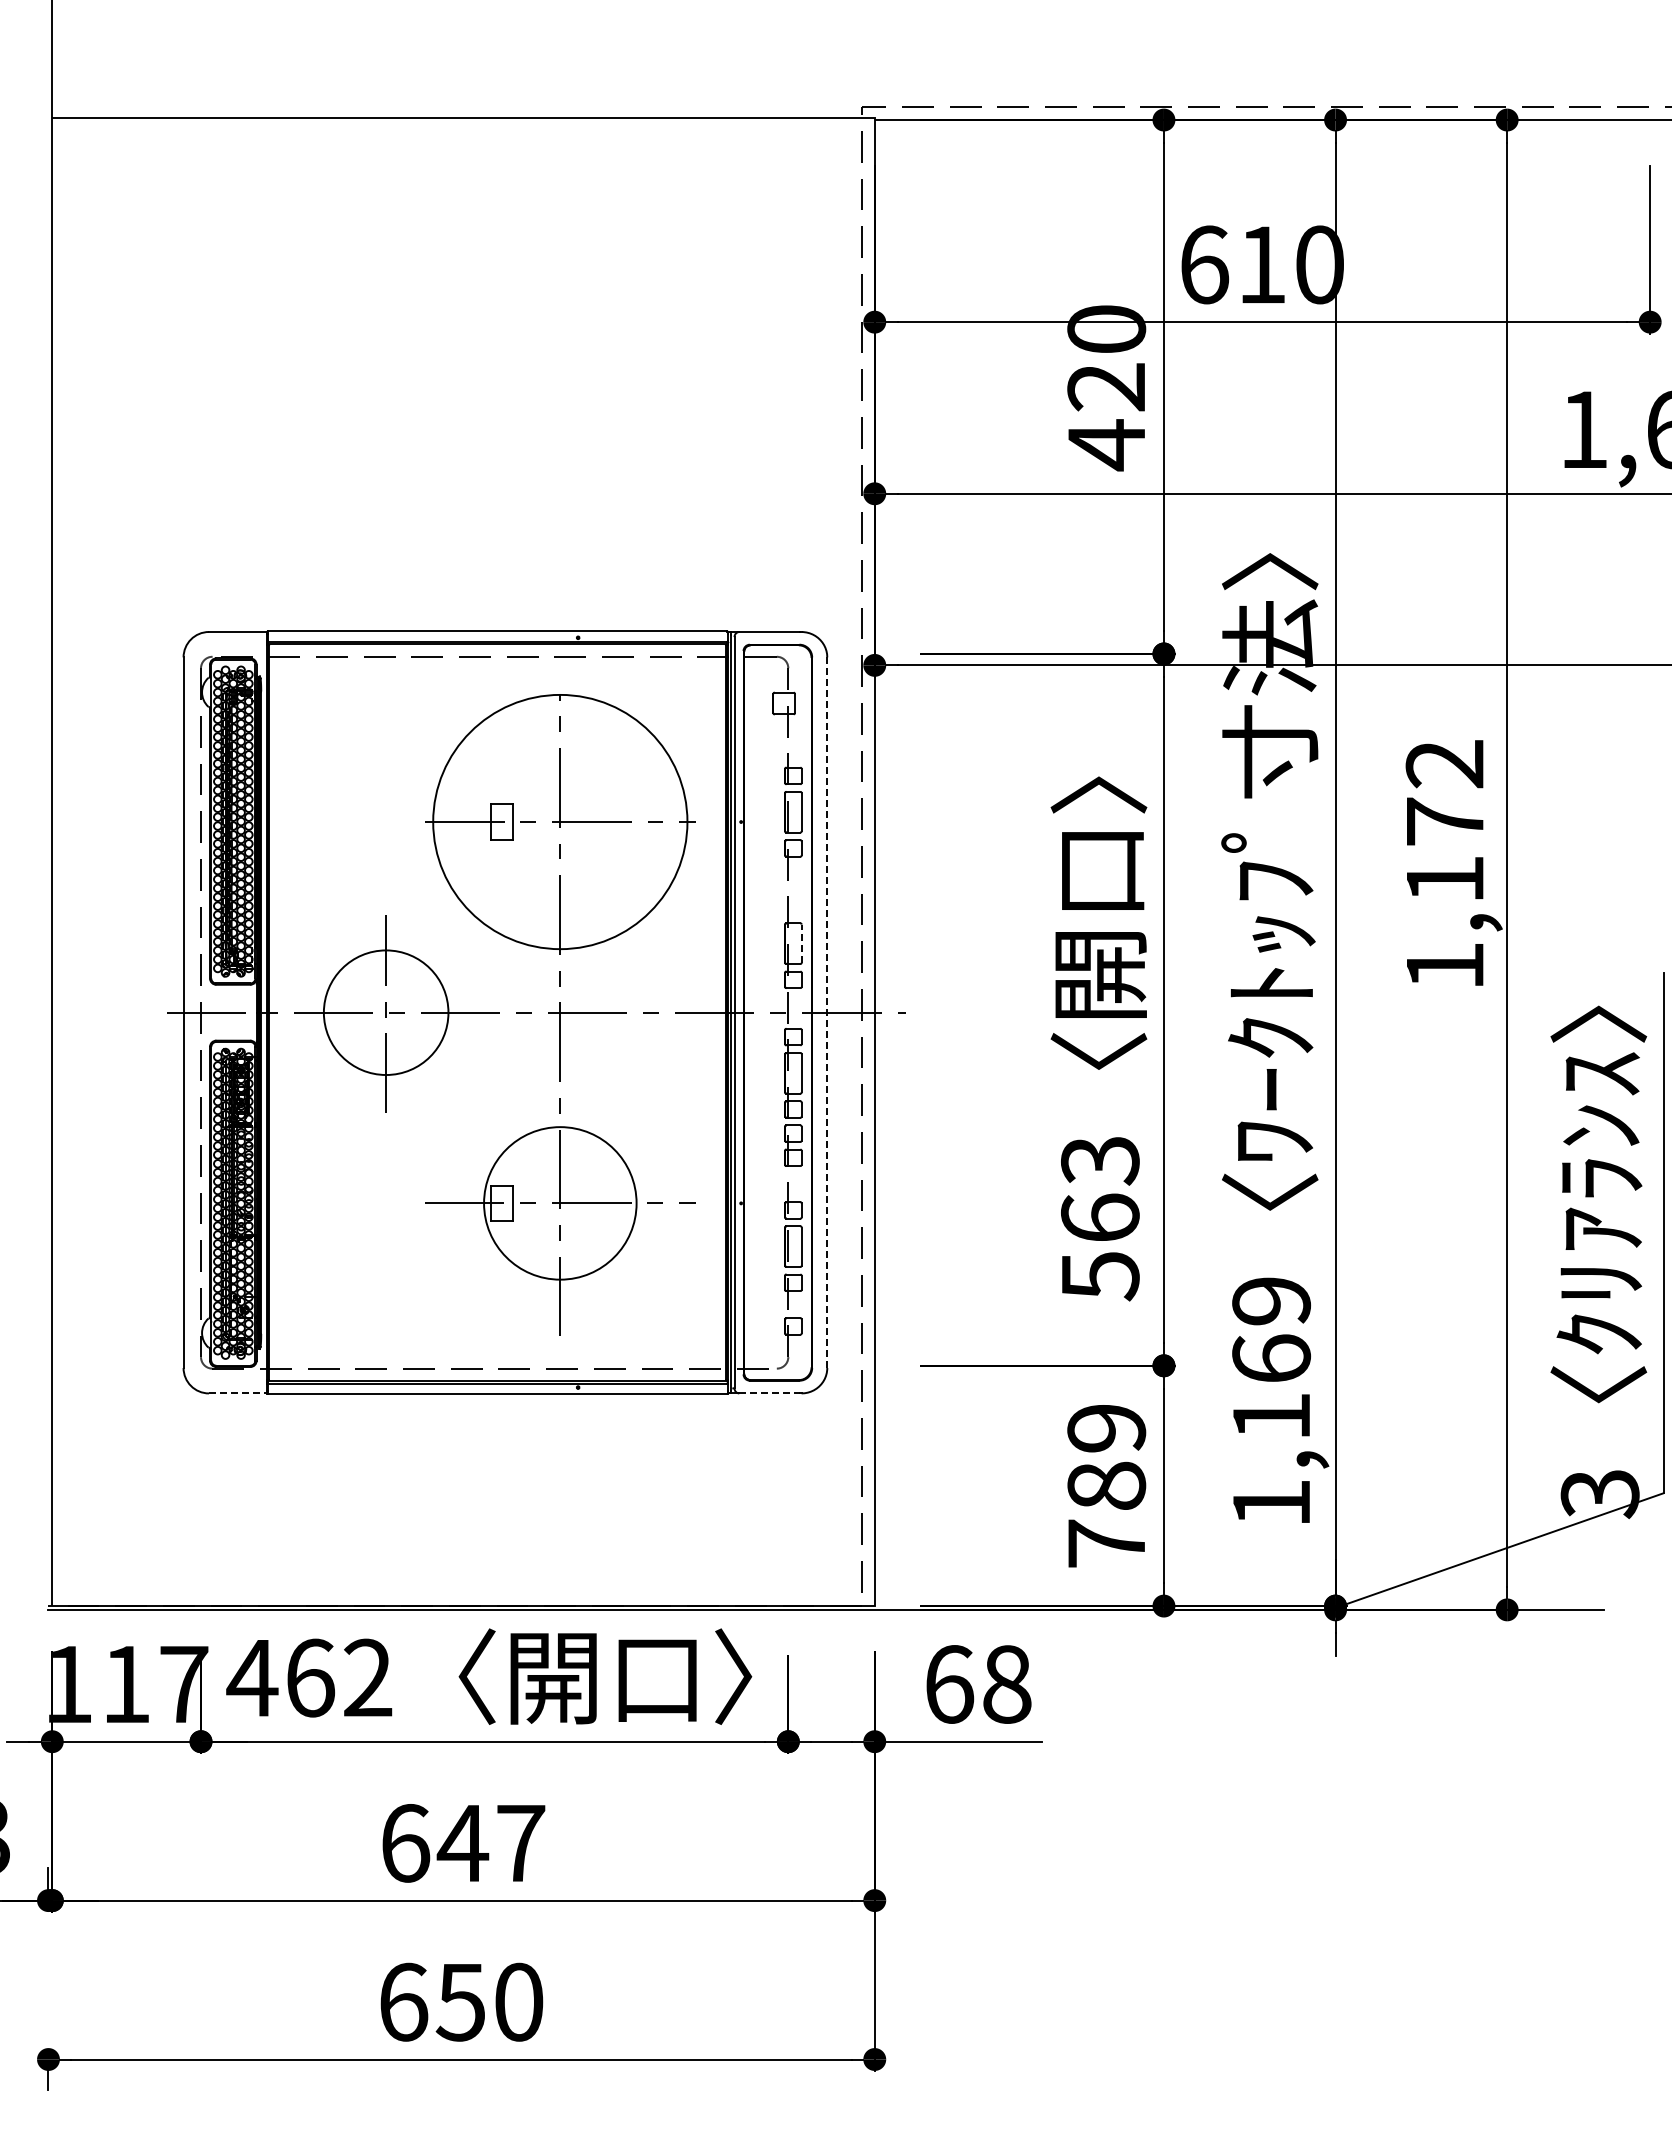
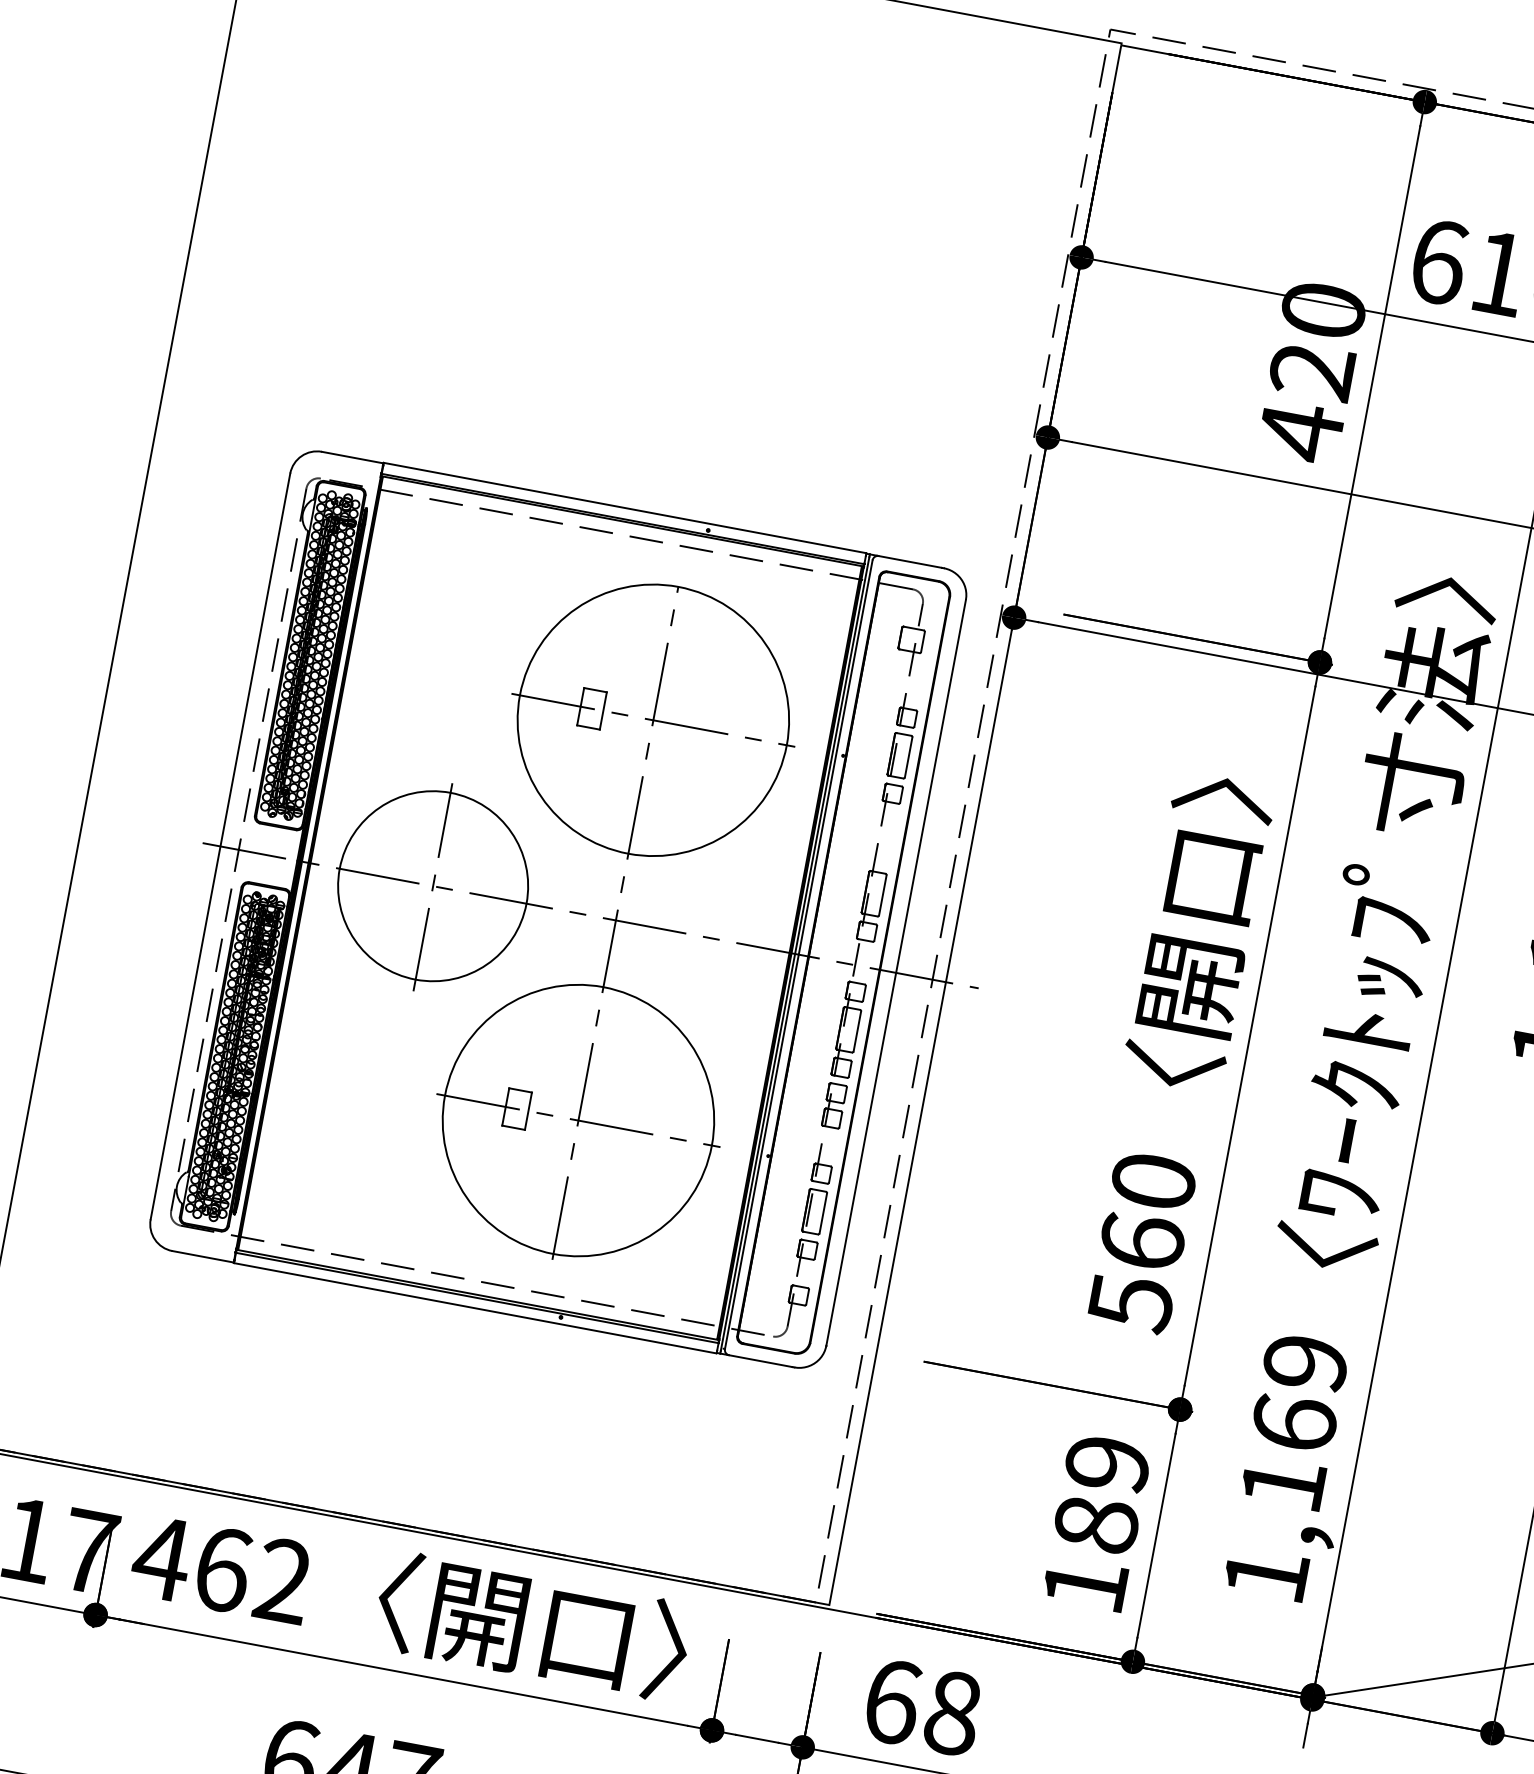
line: (801, 943) -> (882, 895), dashed -> solid
circle: (386, 1012) -> (433, 886), size x1.43
line: (827, 1012) -> (896, 972), dashed -> solid
text: (1100, 1160) -> (1153, 1181), 563 -> 560
circle: (560, 1203) -> (578, 1120), size x1.67
line: (238, 1393) -> (203, 1256), dashed -> solid
line: (770, 1393) -> (761, 1361), dashed -> solid
text: (1106, 1543) -> (1084, 1584), 789 -> 189

